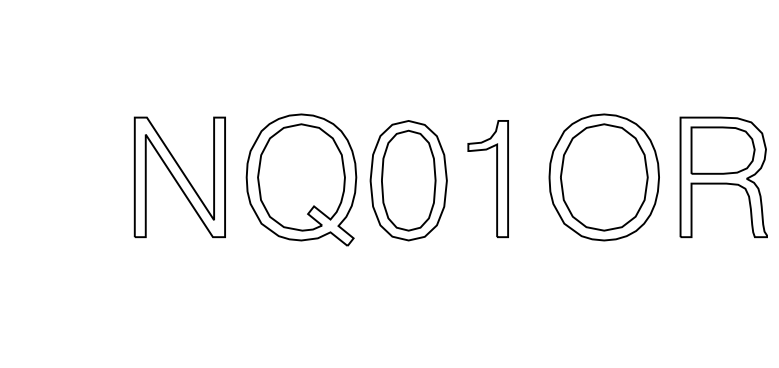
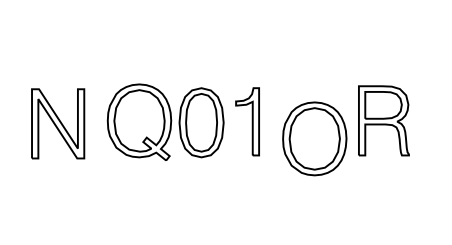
part: (180, 176) -> (58, 123), moved
part: (603, 176) -> (314, 138), moved

